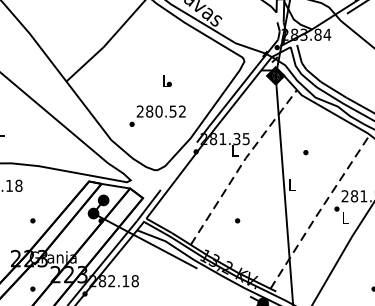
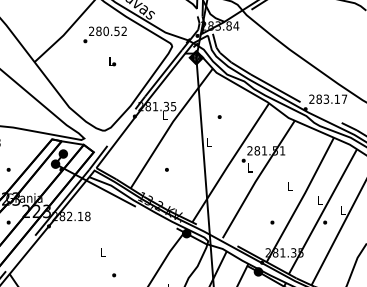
text: (156, 115) -> (104, 34), moved
line: (242, 164) -> (170, 126), dashed -> solid
line: (319, 211) -> (230, 162), dashed -> solid

